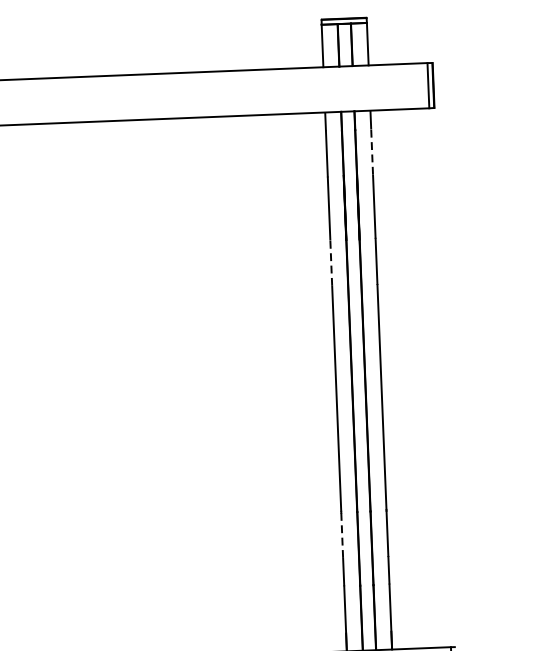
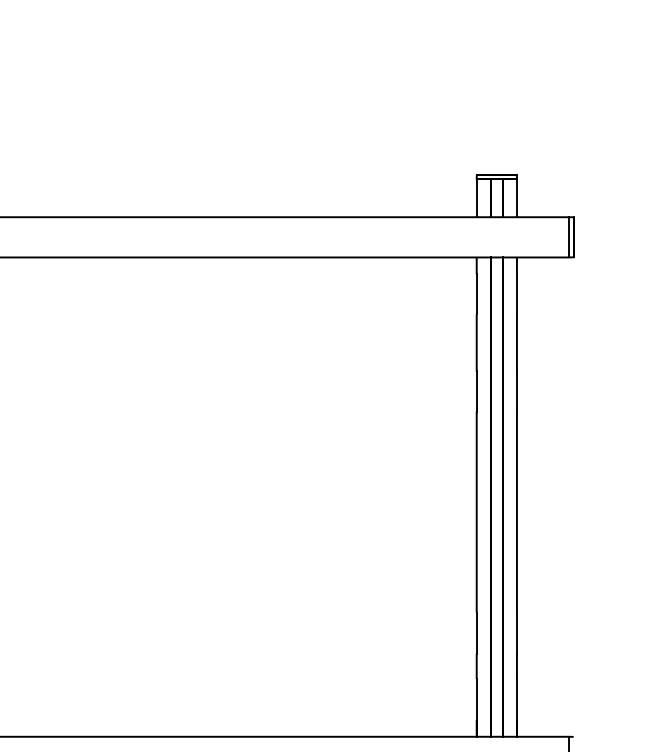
line: (371, 151) -> (516, 293), dashed -> solid
line: (331, 263) -> (476, 391), dashed -> solid
line: (341, 535) -> (476, 633), dashed -> solid

